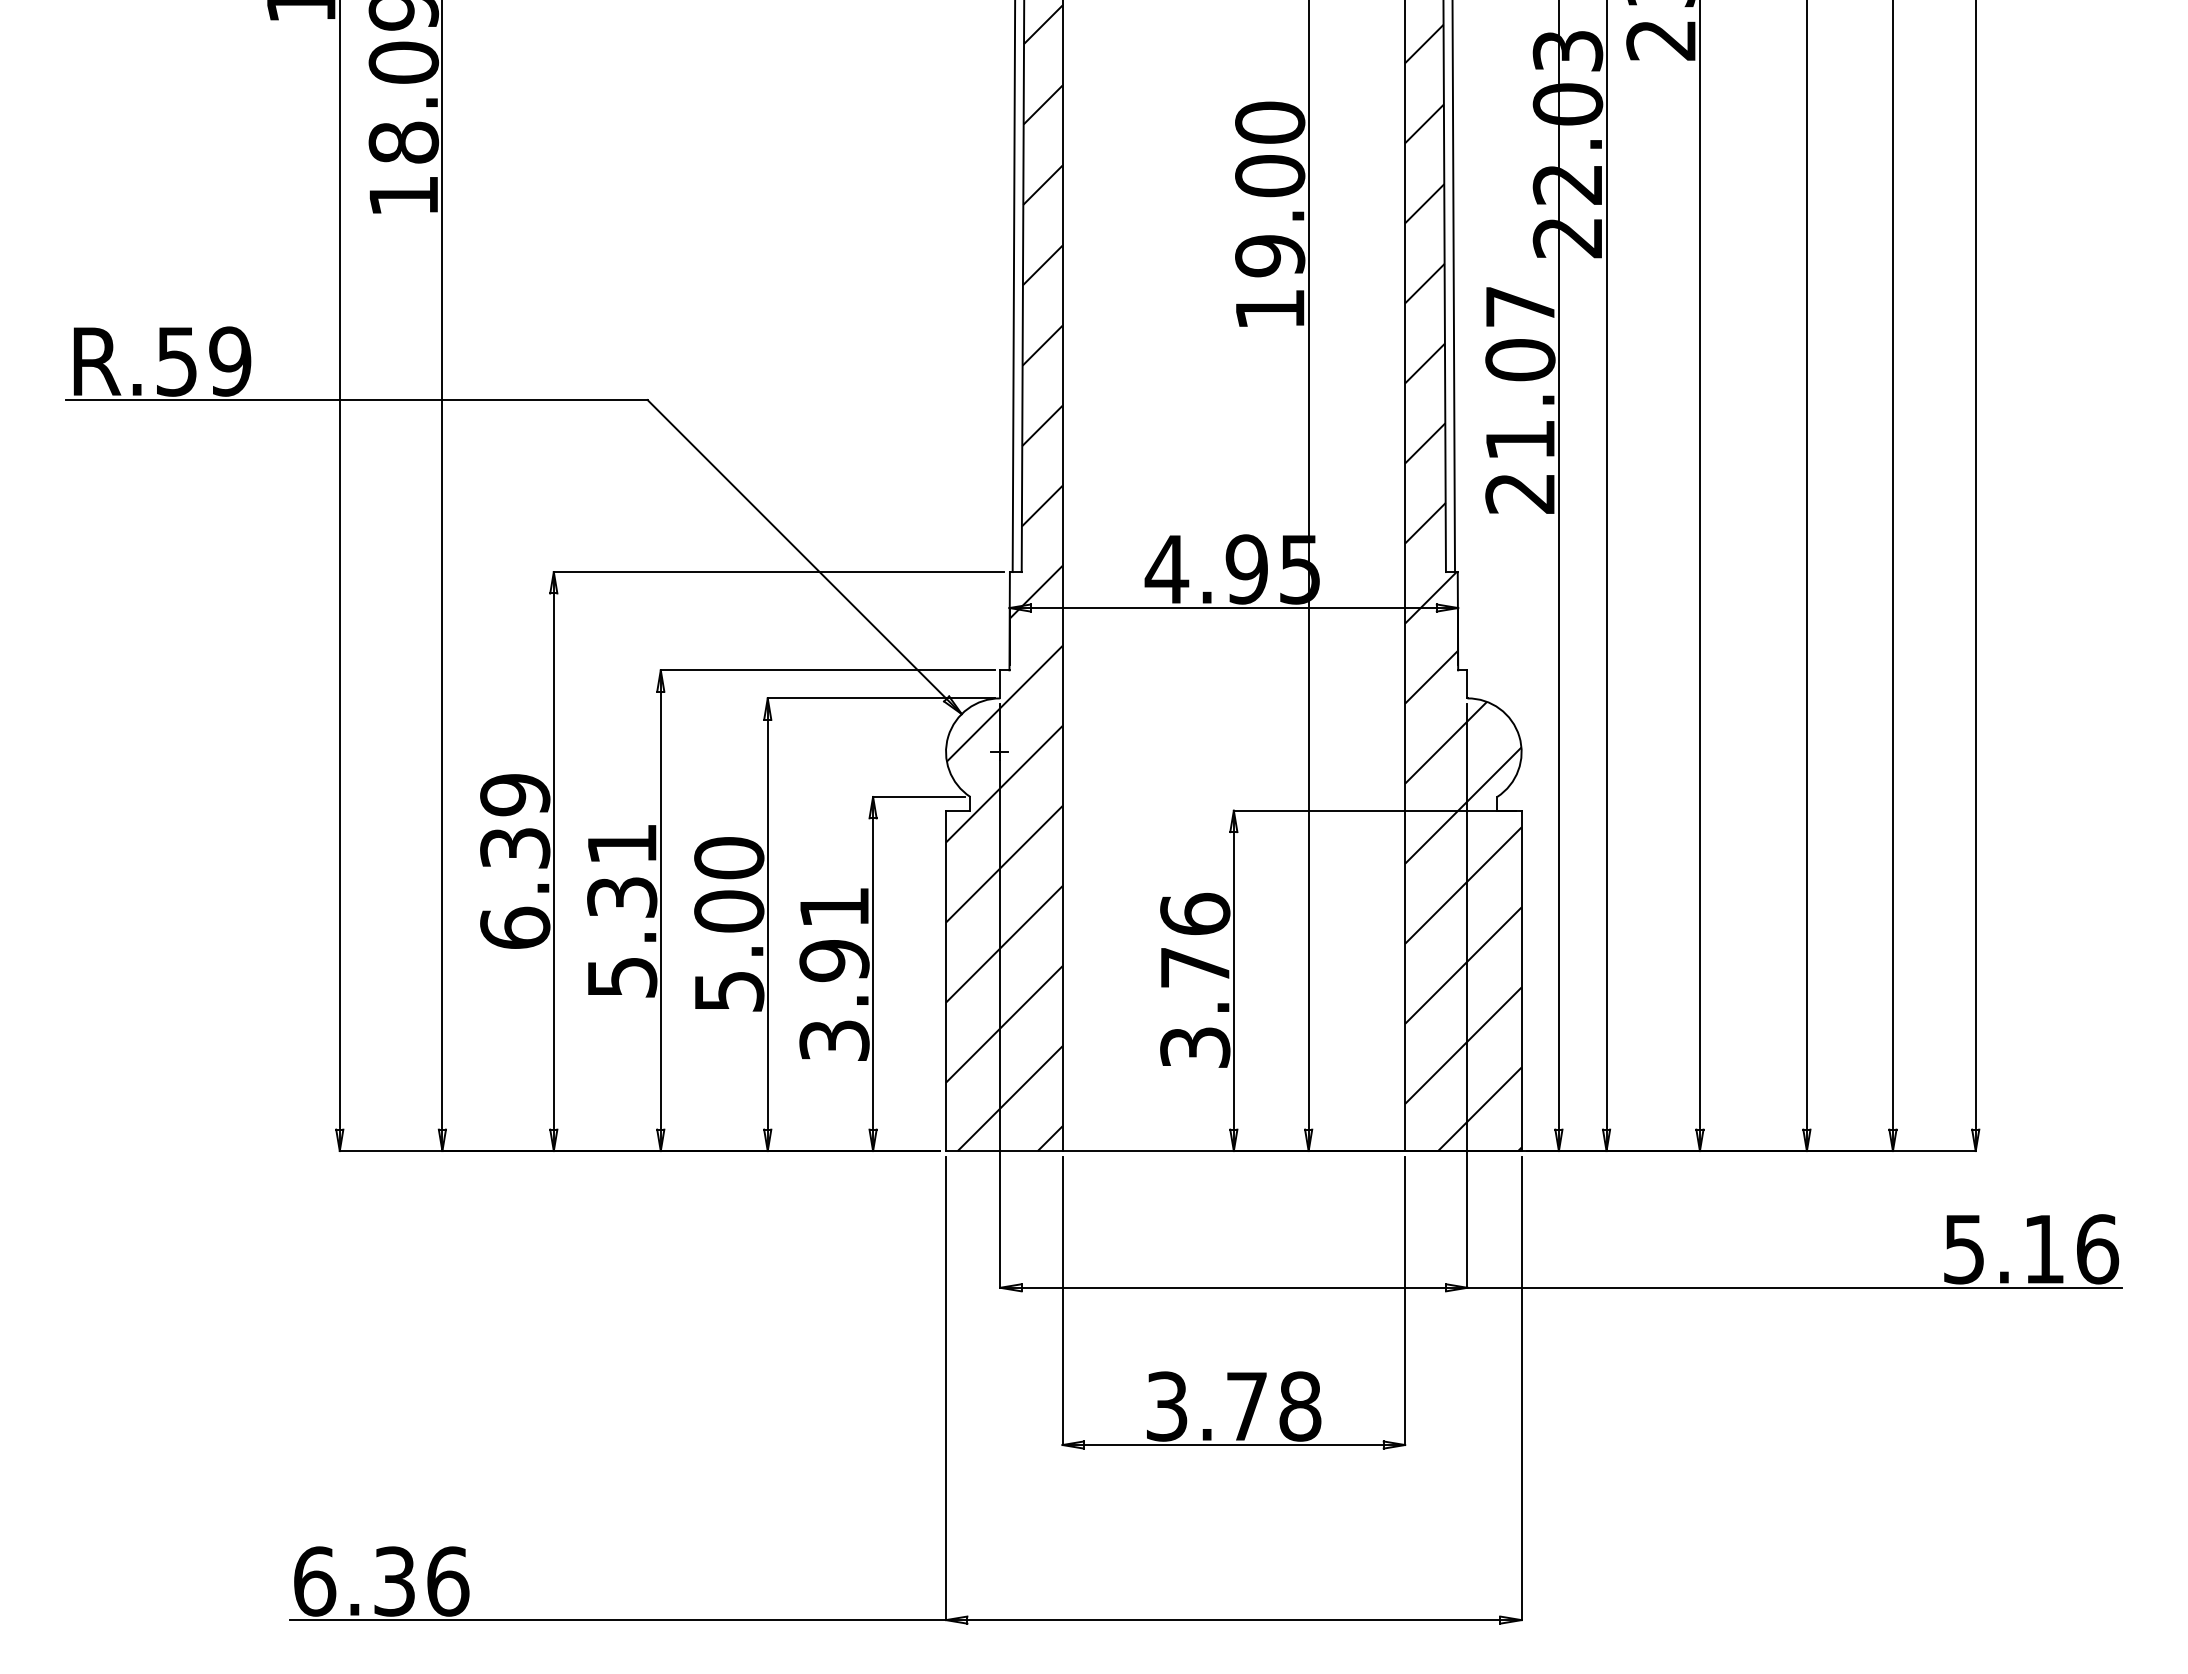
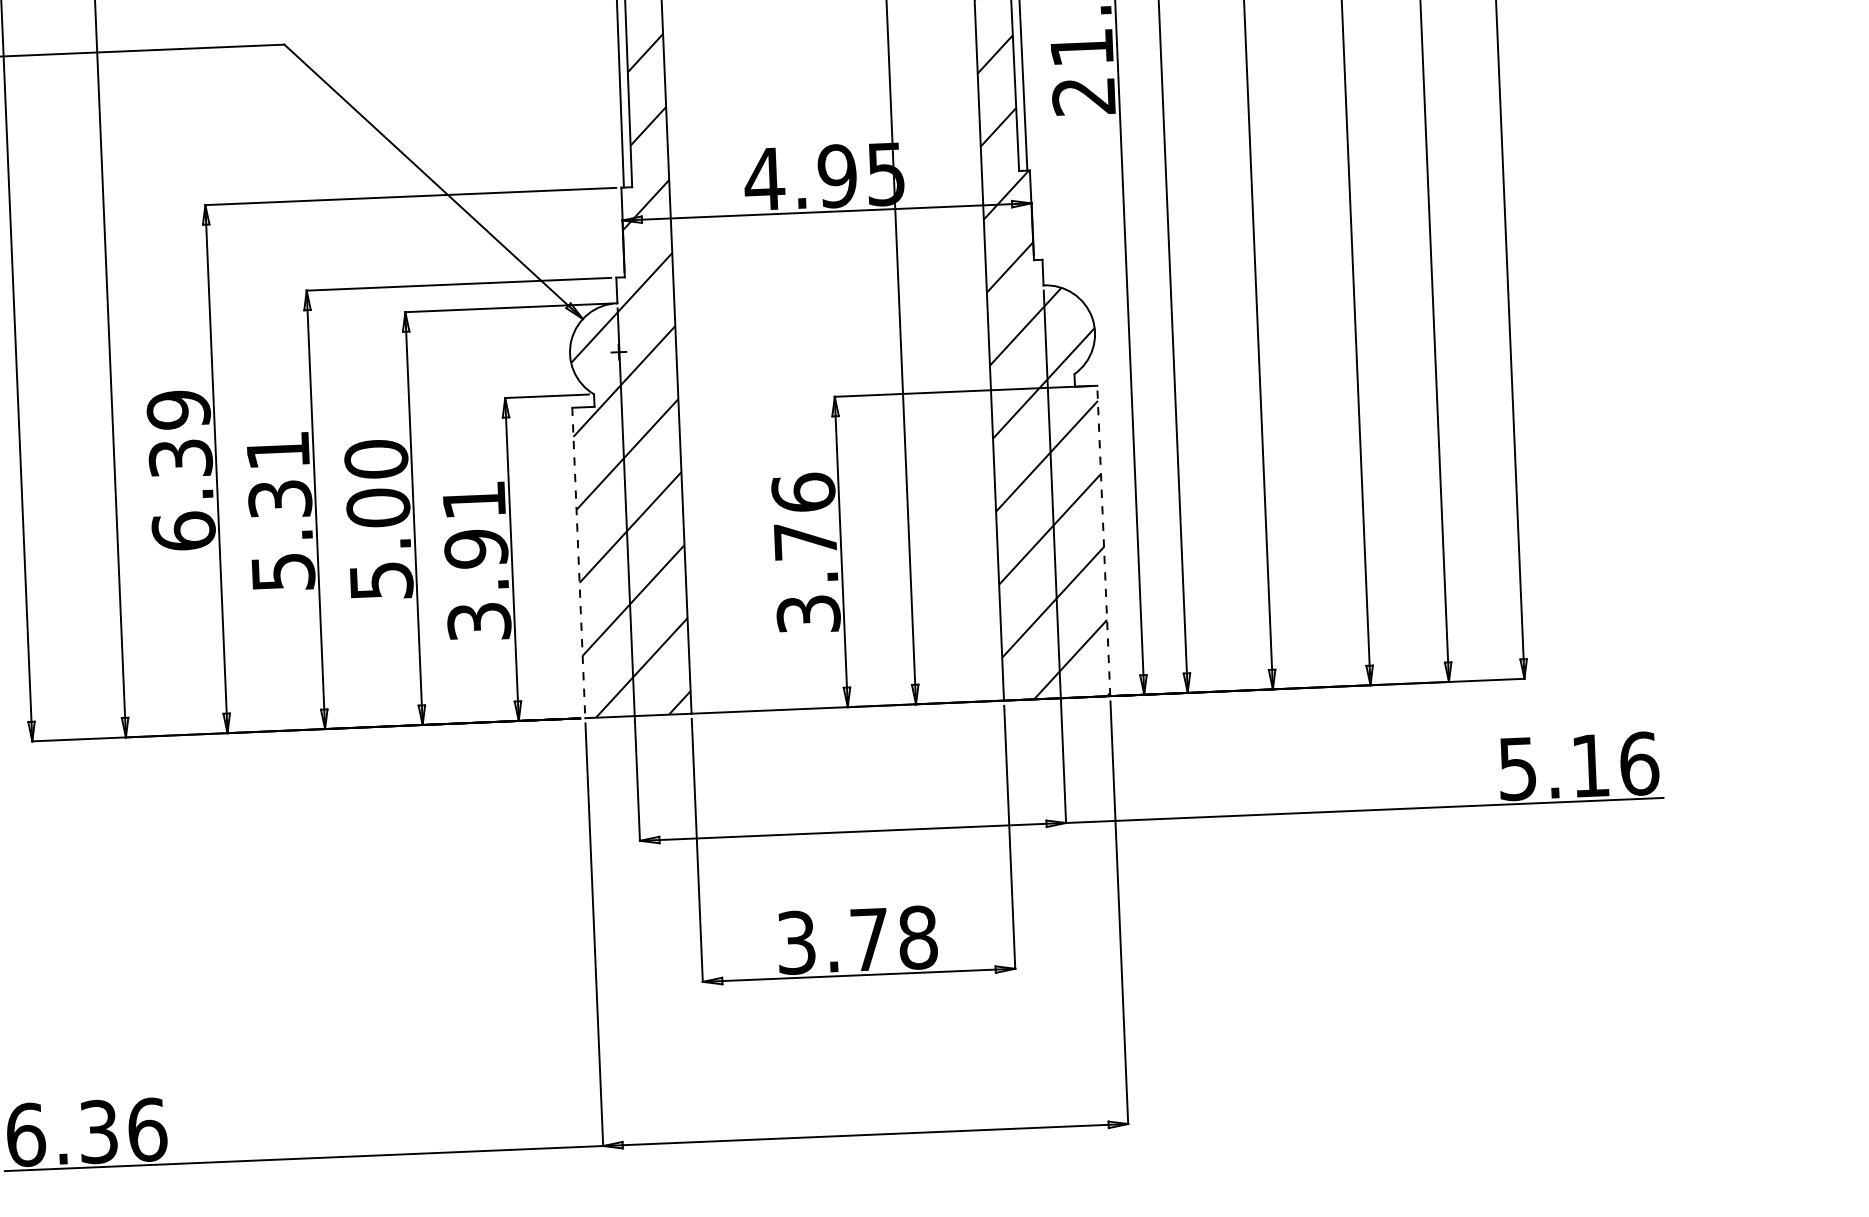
line: (1521, 980) -> (1103, 540), solid -> dashed
line: (946, 981) -> (579, 563), solid -> dashed

